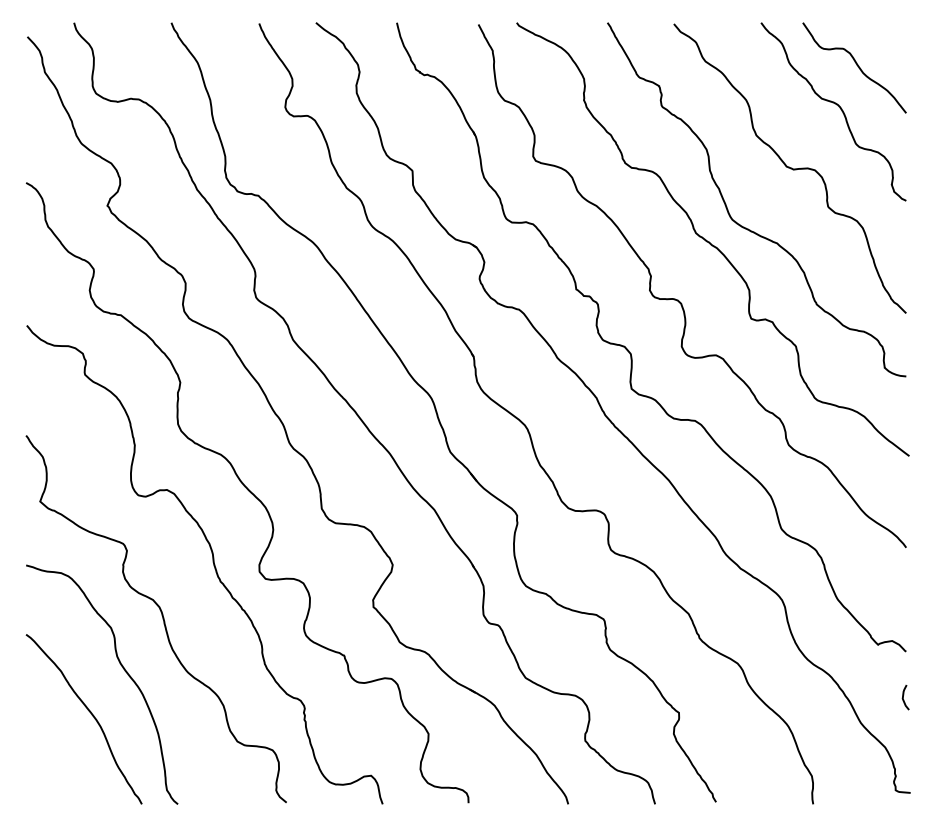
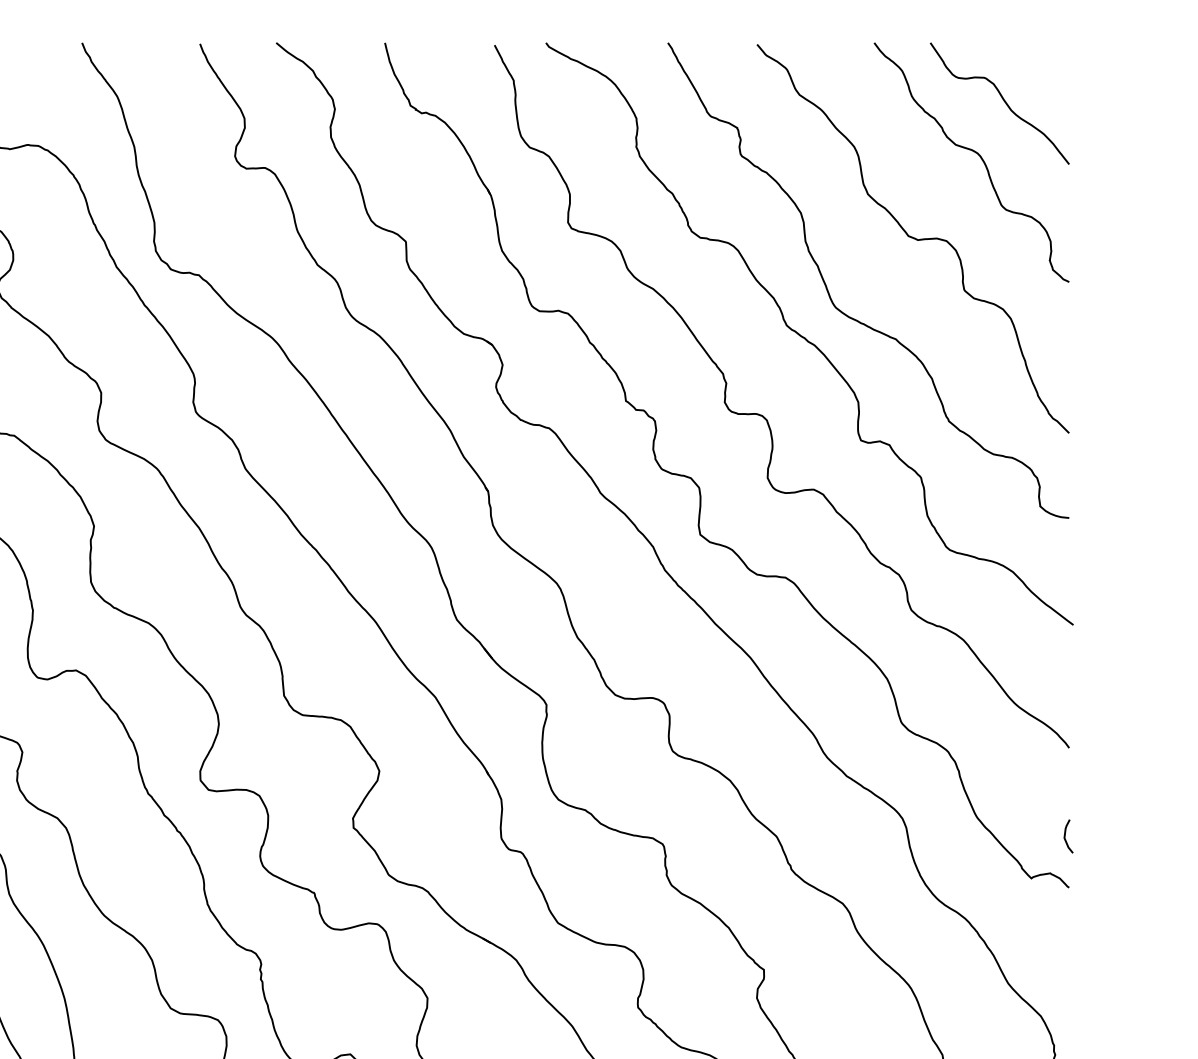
curve: (903, 697) -> (1065, 836), moved

